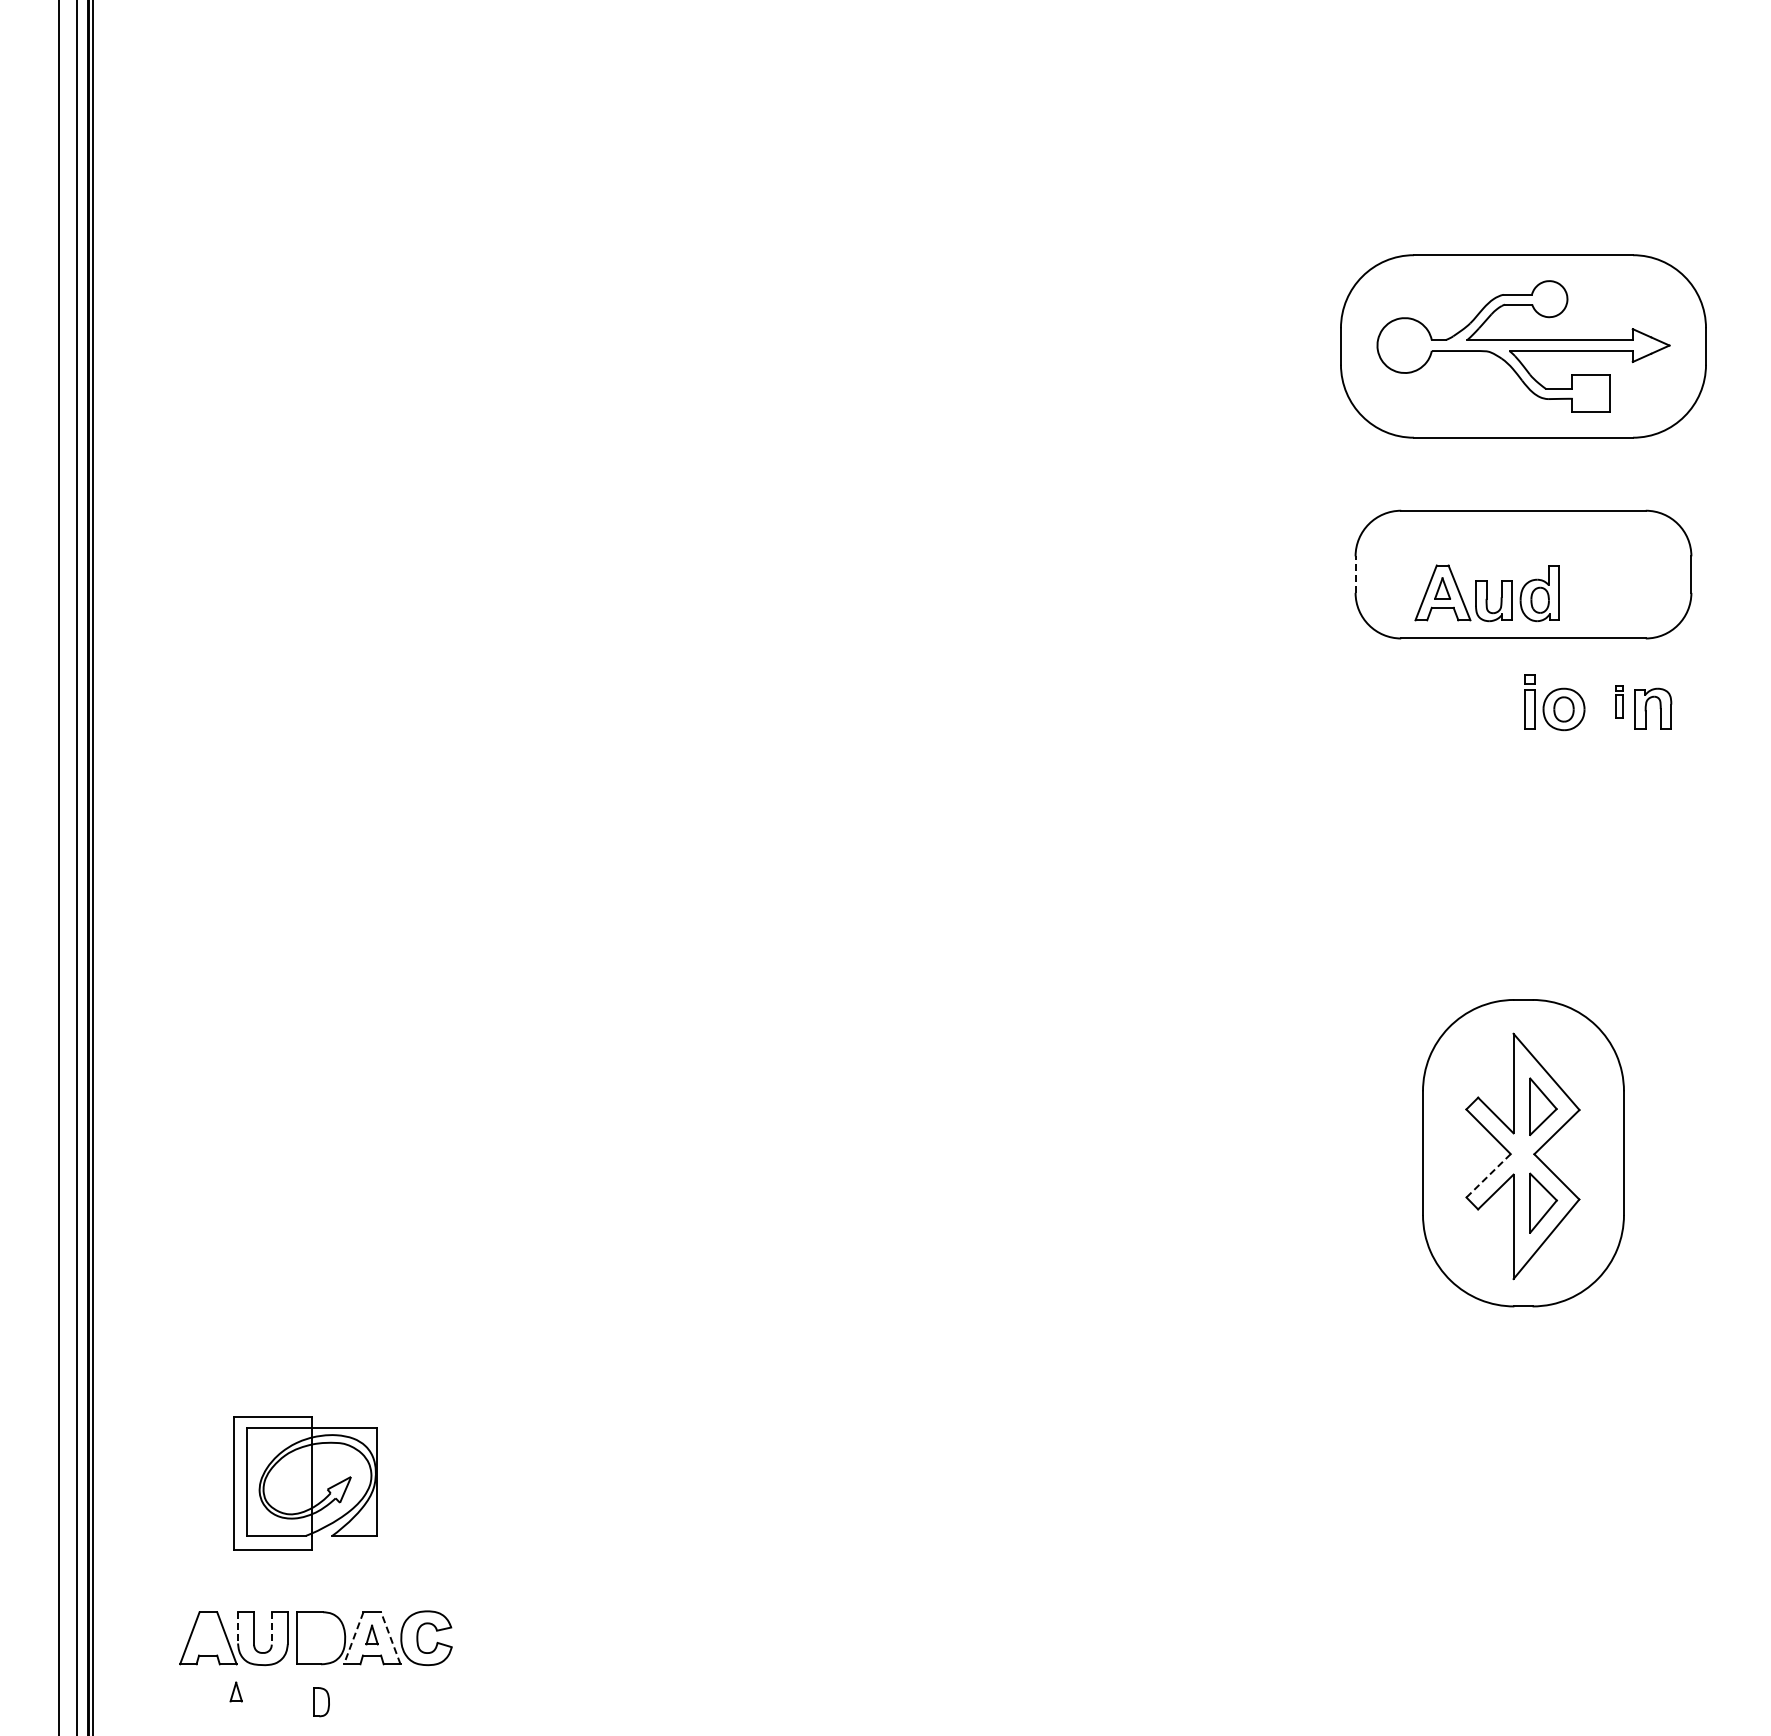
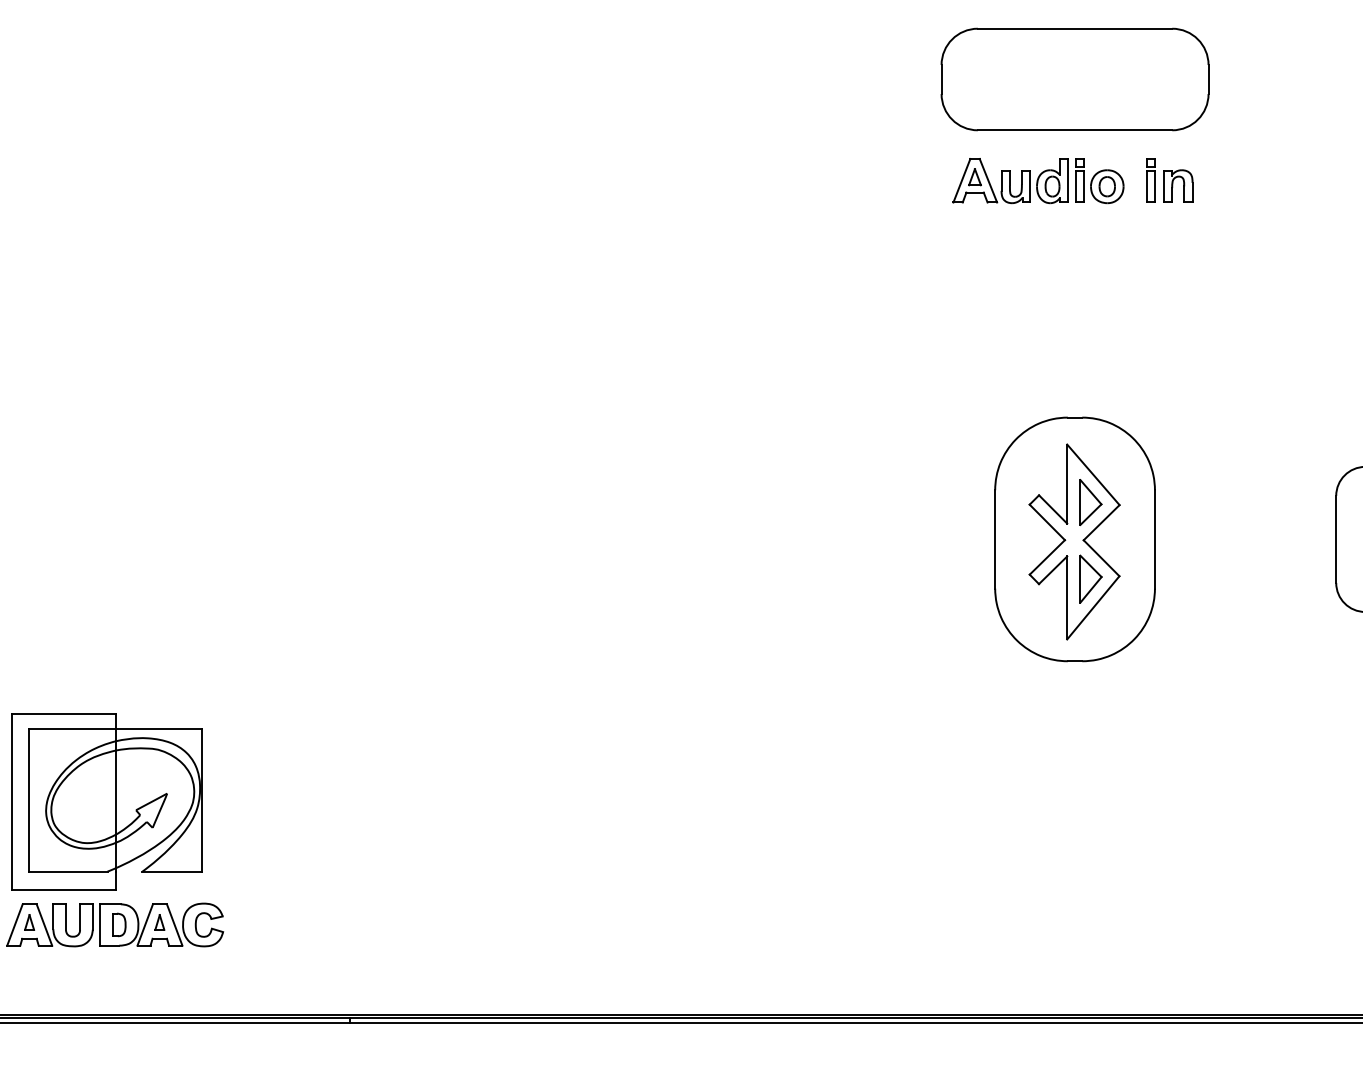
line: (1355, 574) -> (941, 79), dashed -> solid
part: (1486, 593) -> (1009, 181), moved
part: (1619, 701) -> (1151, 180), size x1.67
line: (1488, 1175) -> (1047, 557), dashed -> solid
part: (305, 1482) -> (106, 801), size x1.67
line: (238, 1627) -> (53, 916), dashed -> solid
line: (271, 1628) -> (79, 917), dashed -> solid
line: (353, 1638) -> (145, 925), dashed -> solid
line: (390, 1638) -> (174, 925), dashed -> solid
part: (235, 1691) -> (28, 922), moved
part: (321, 1702) -> (119, 925), moved

